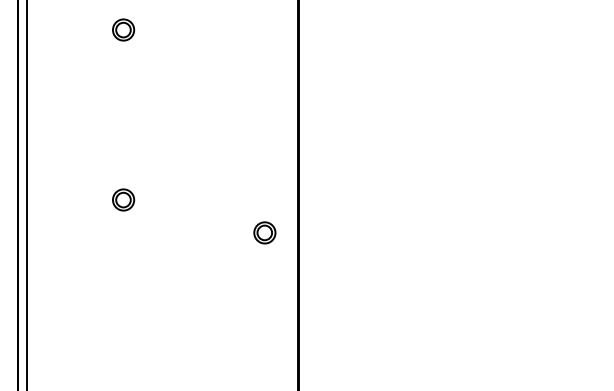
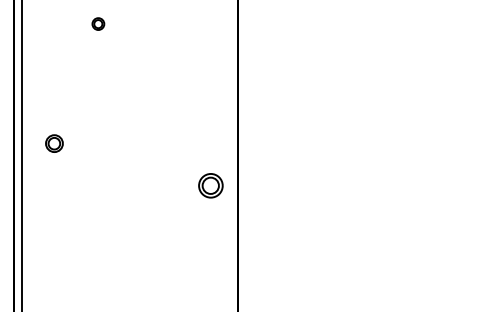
part: (123, 29) -> (98, 23), size x0.7
part: (123, 199) -> (54, 143), moved
part: (264, 232) -> (210, 185), size x1.4

